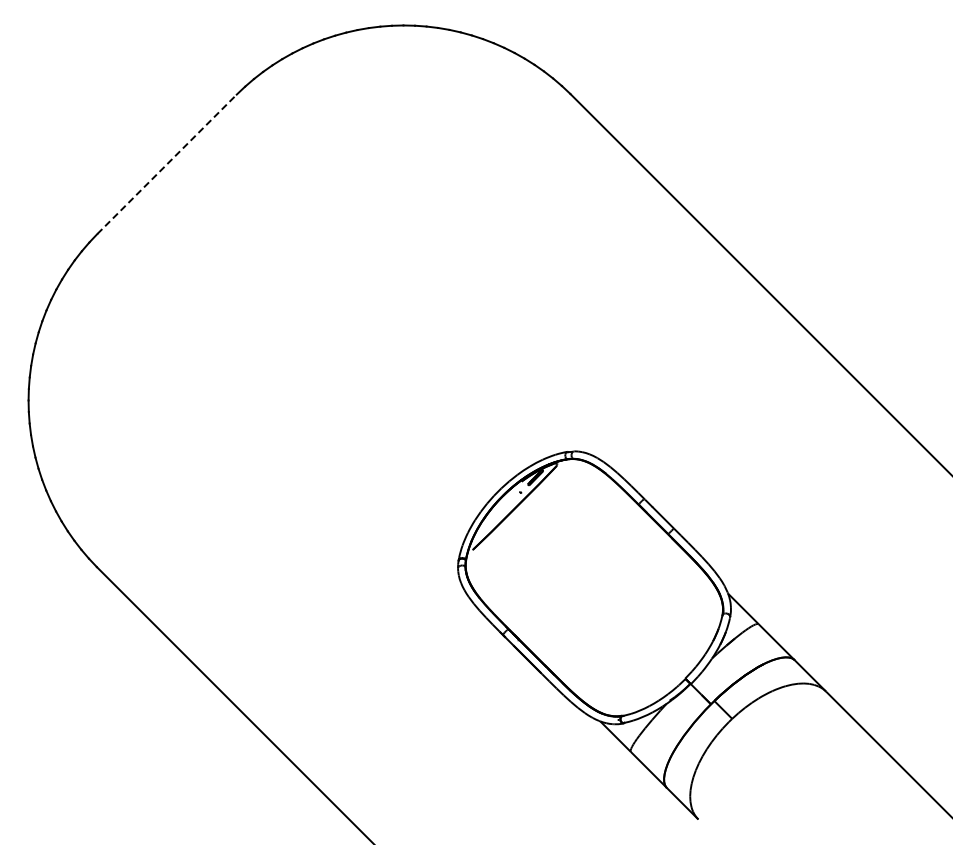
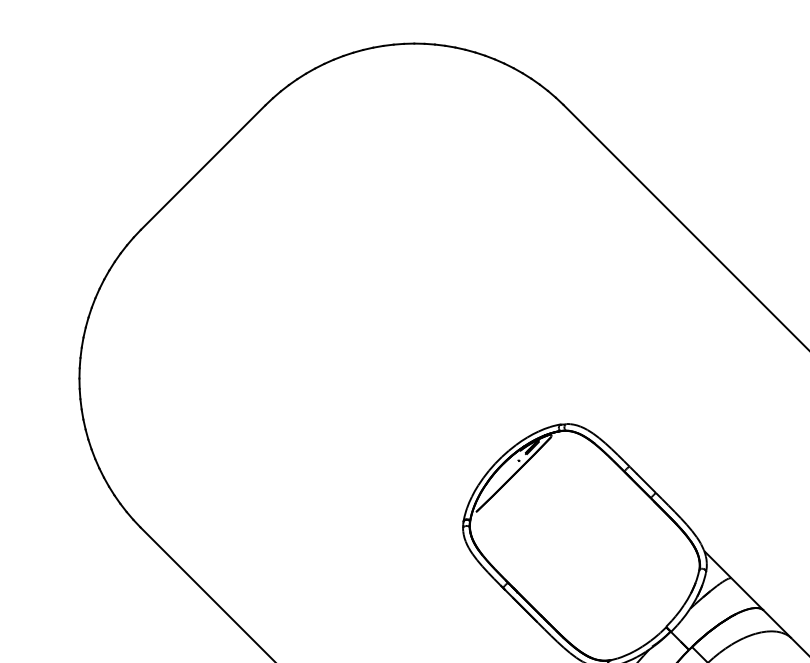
line: (167, 164) -> (203, 167), dashed -> solid

